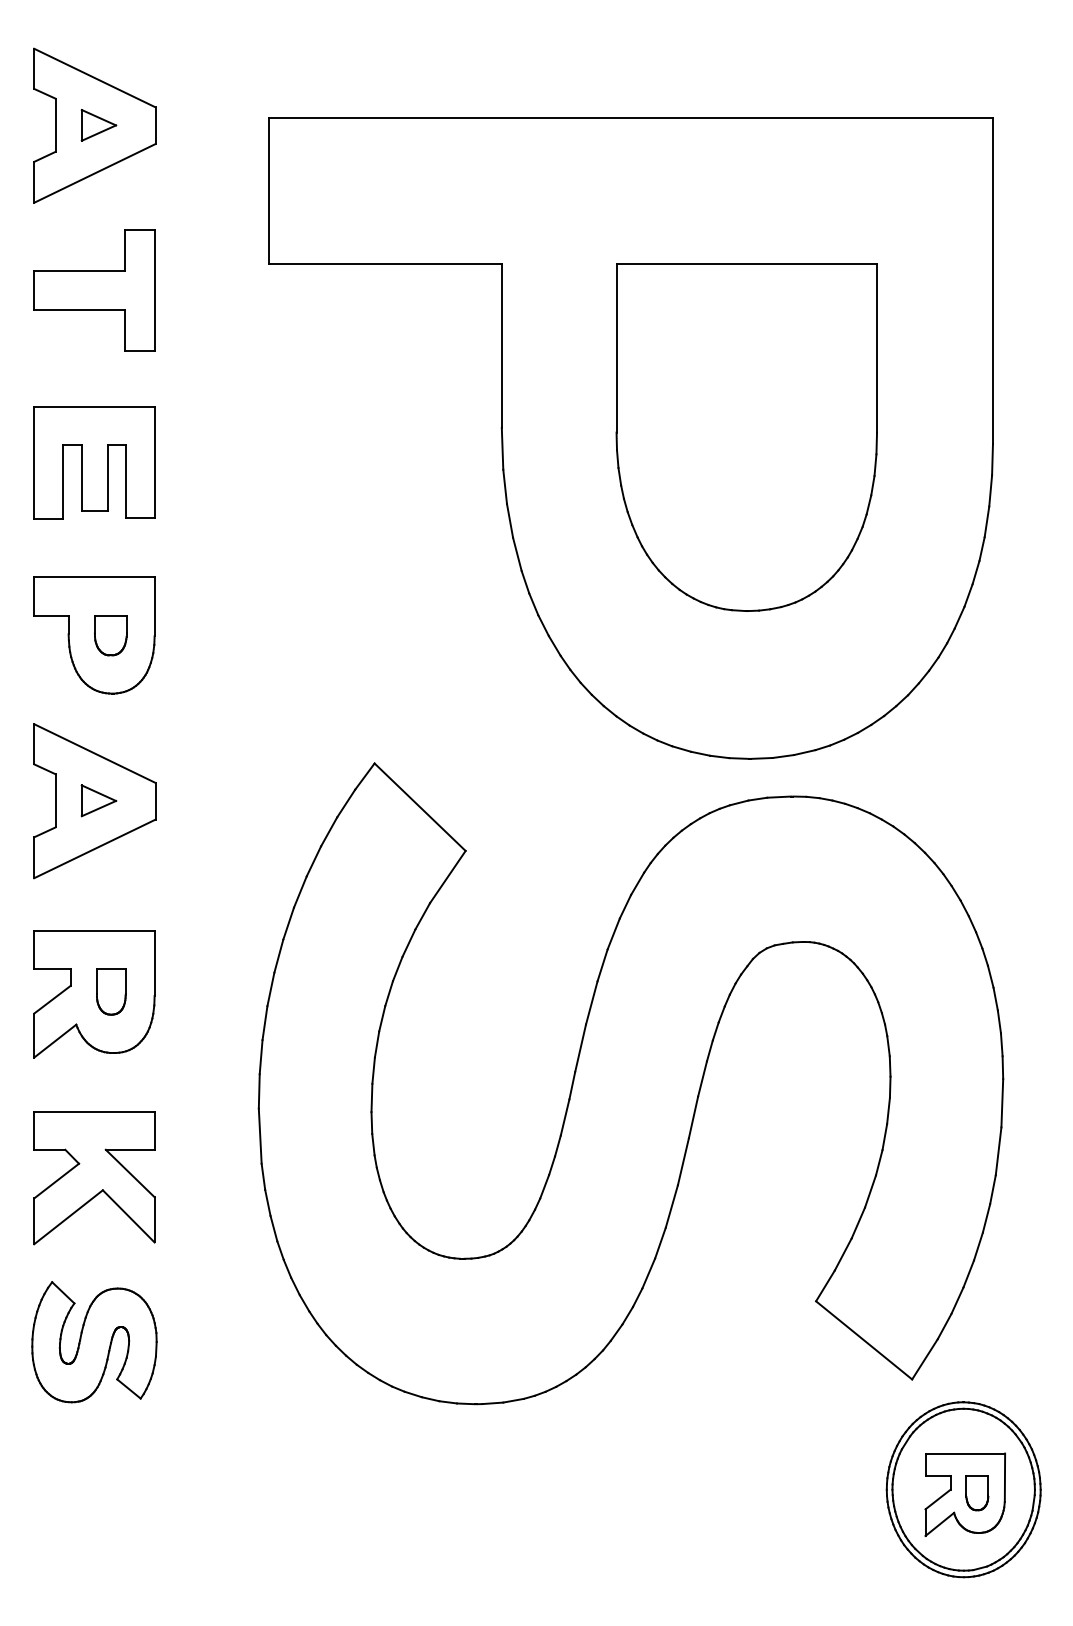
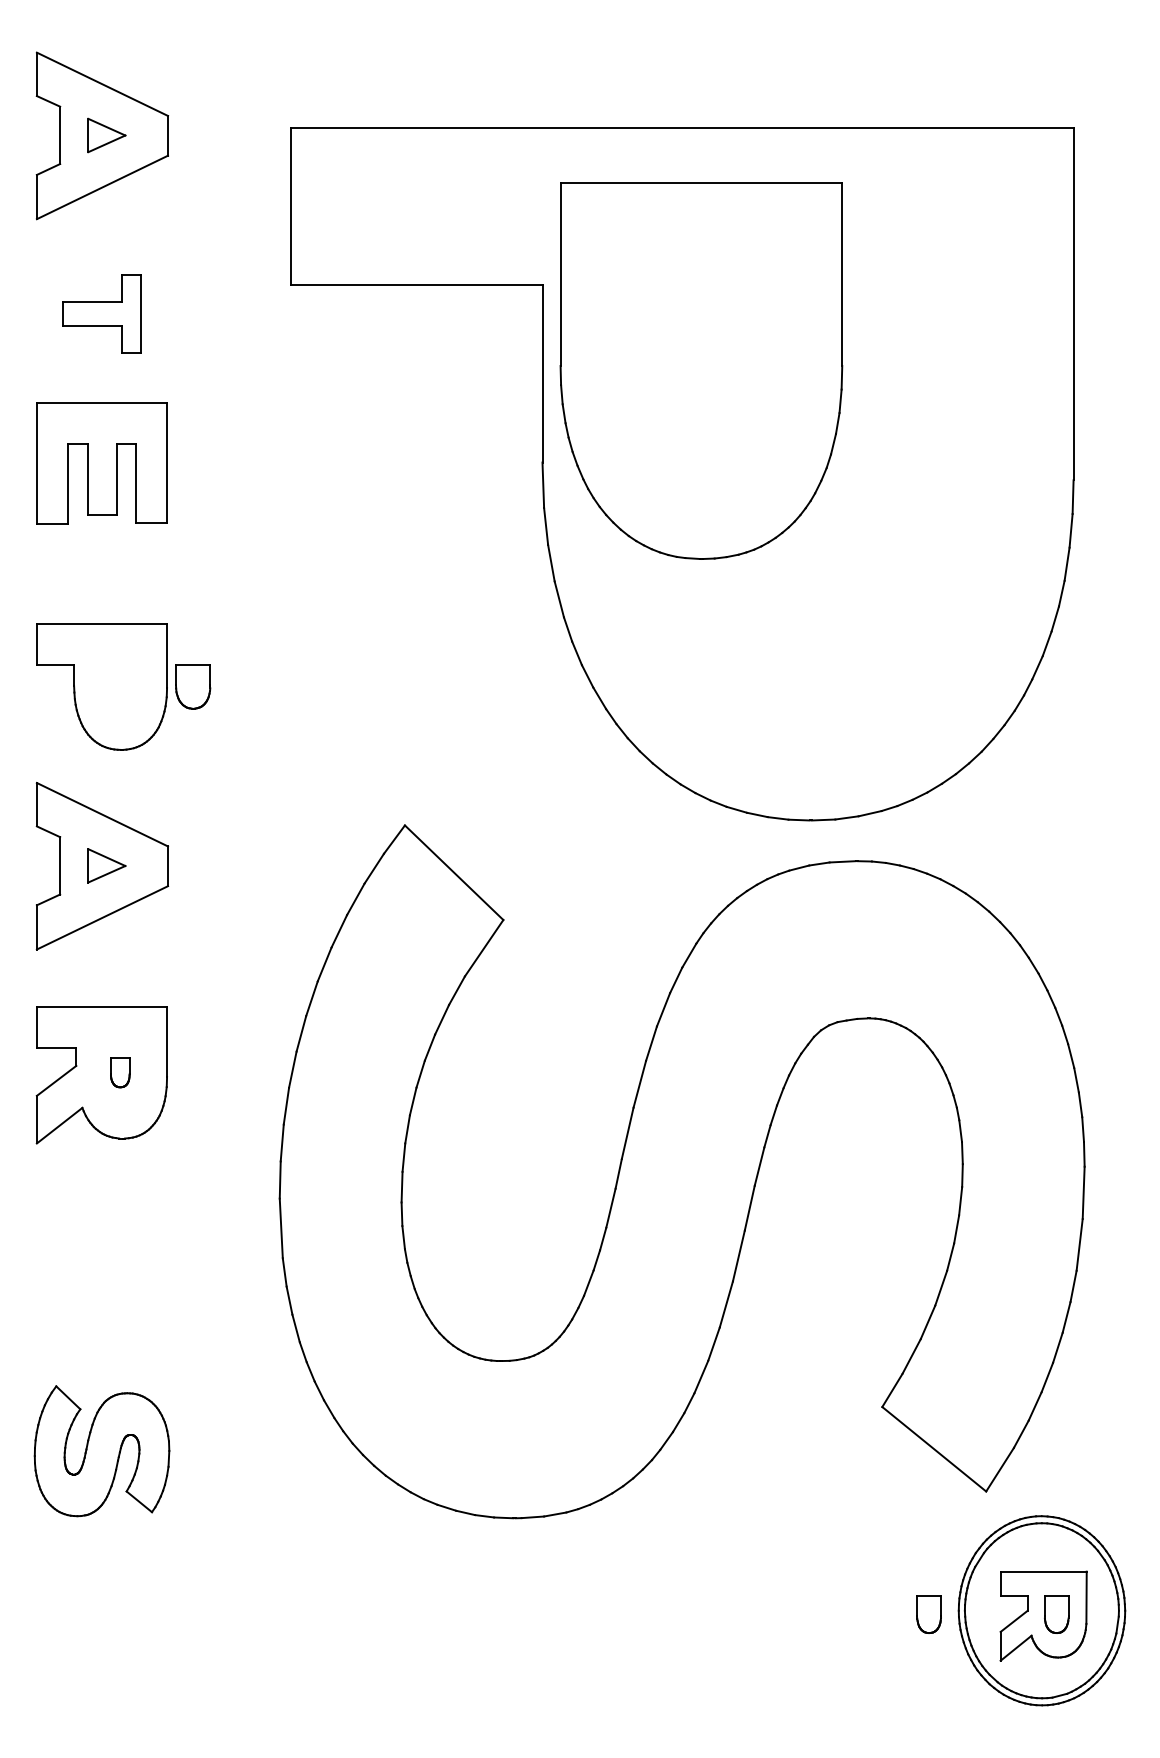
part: (94, 290) -> (102, 314), size x0.6
part: (746, 437) -> (701, 371), moved
part: (94, 462) -> (102, 463), moved
part: (110, 635) -> (192, 687), moved
part: (111, 991) -> (120, 1072), size x0.6
part: (94, 1178) -> (102, 1274), removed
part: (859, 1493) -> (929, 1614), added

